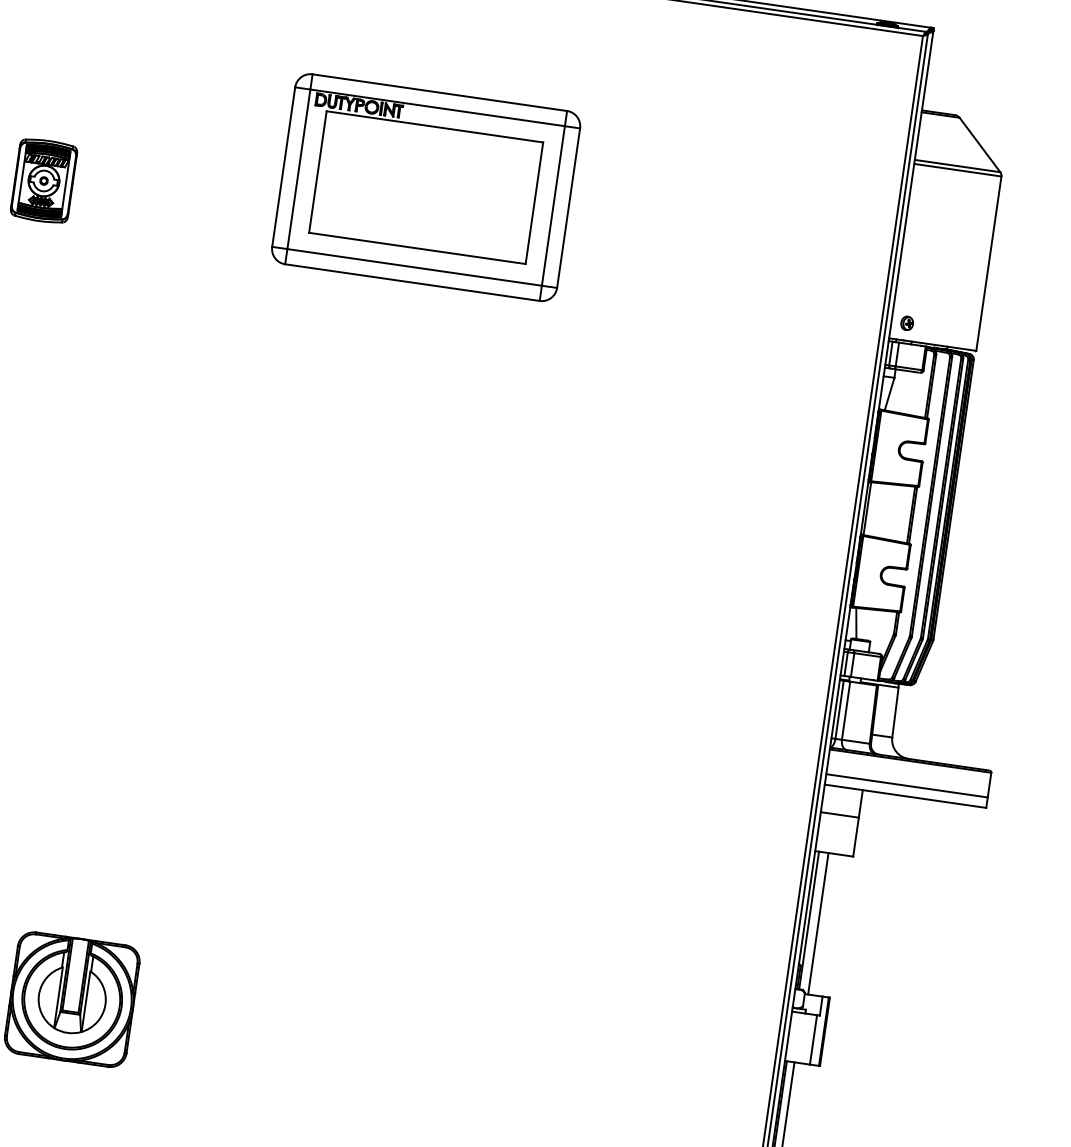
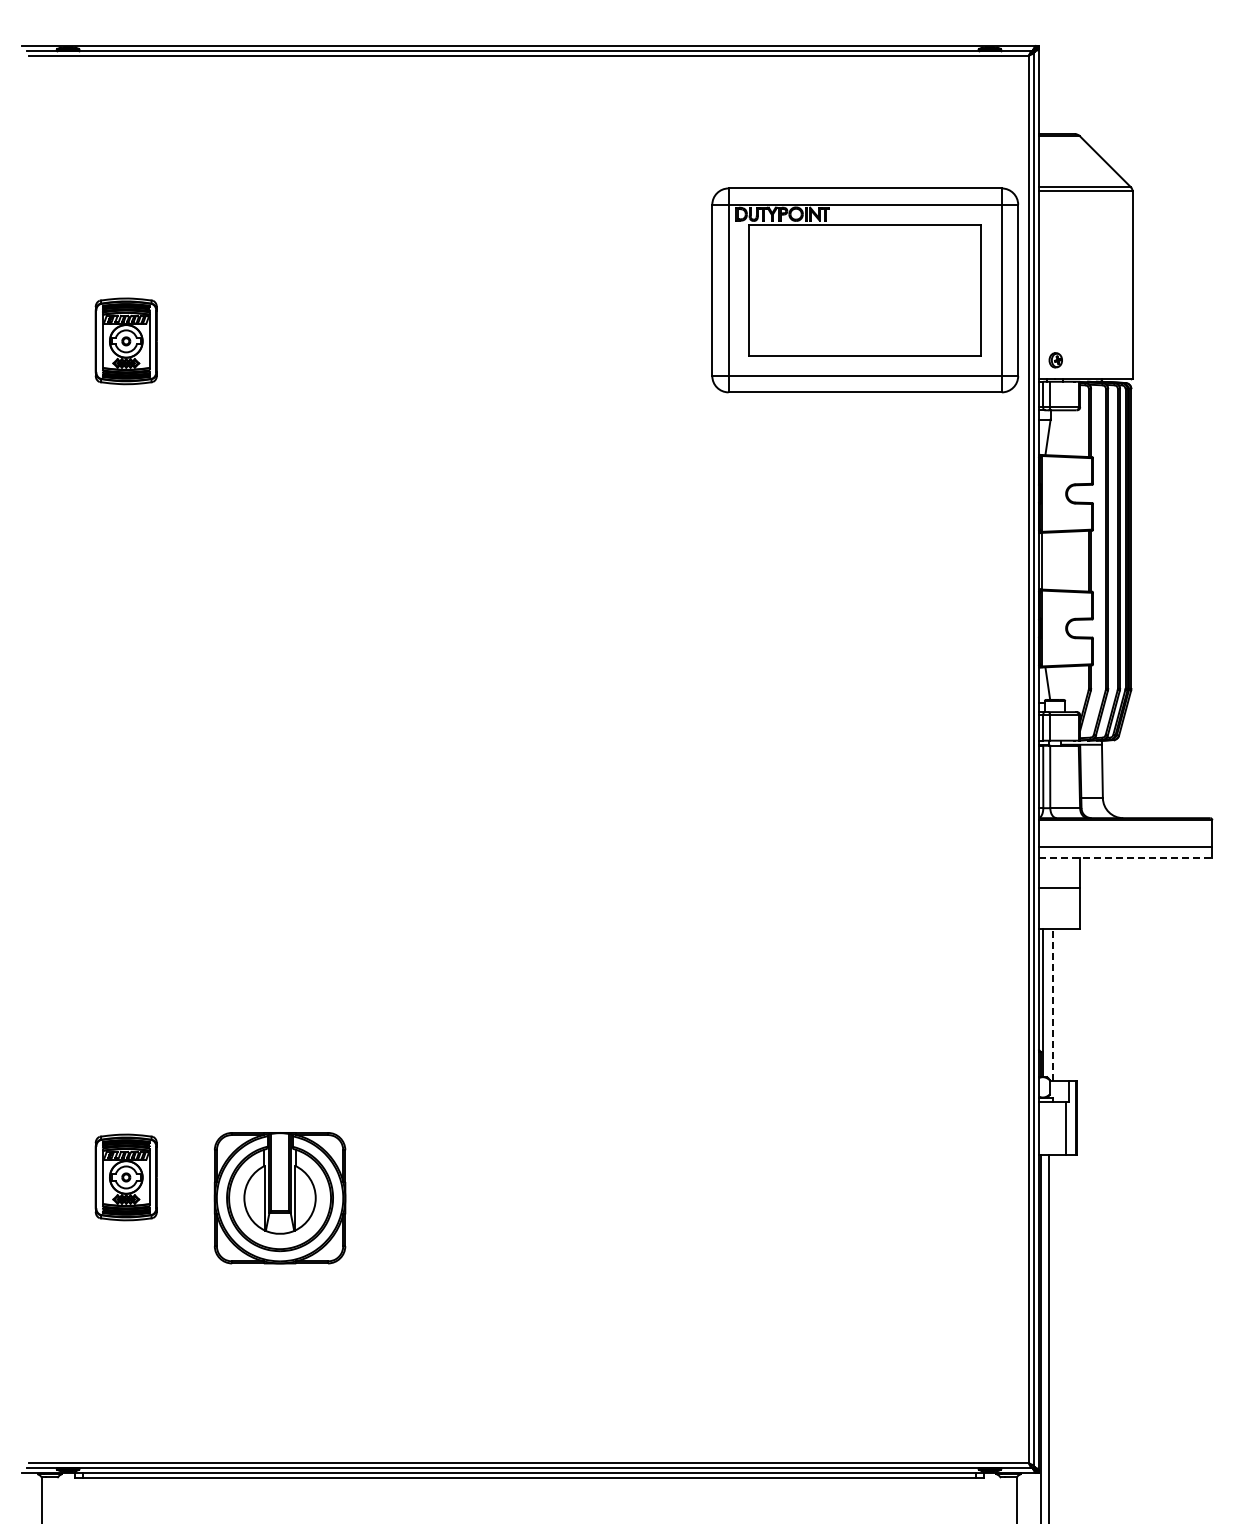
part: (426, 187) -> (865, 290), moved
line: (905, 795) -> (1125, 857), solid -> dashed
line: (818, 924) -> (1053, 1005), solid -> dashed

